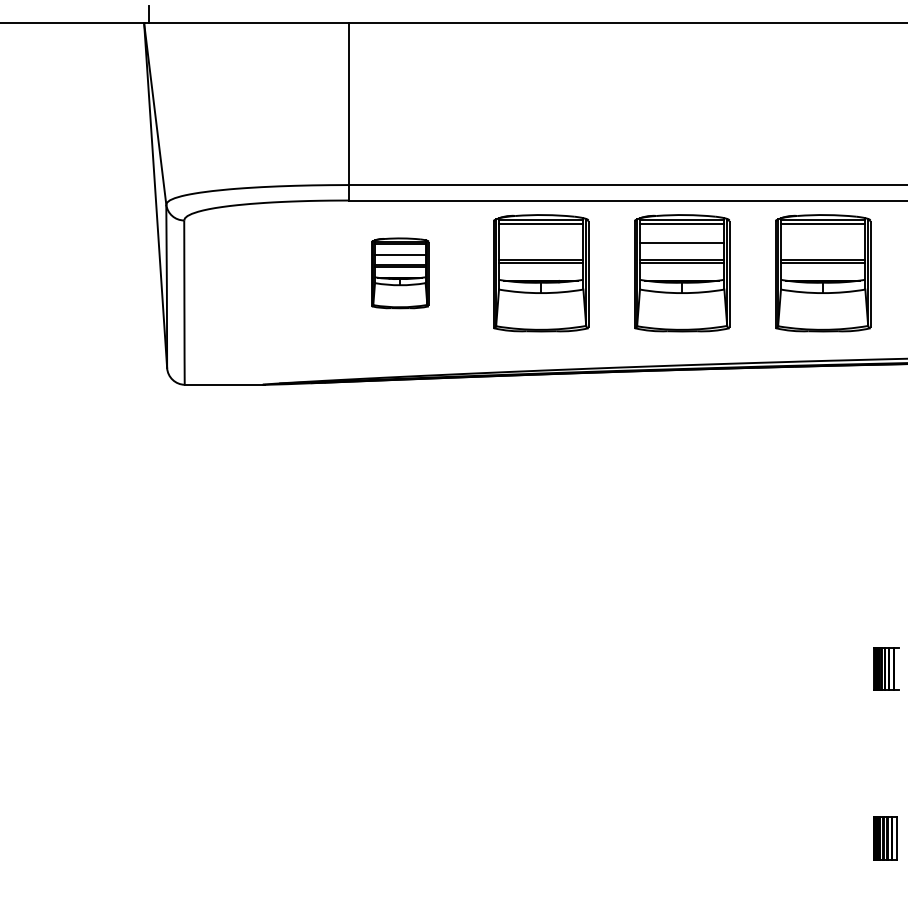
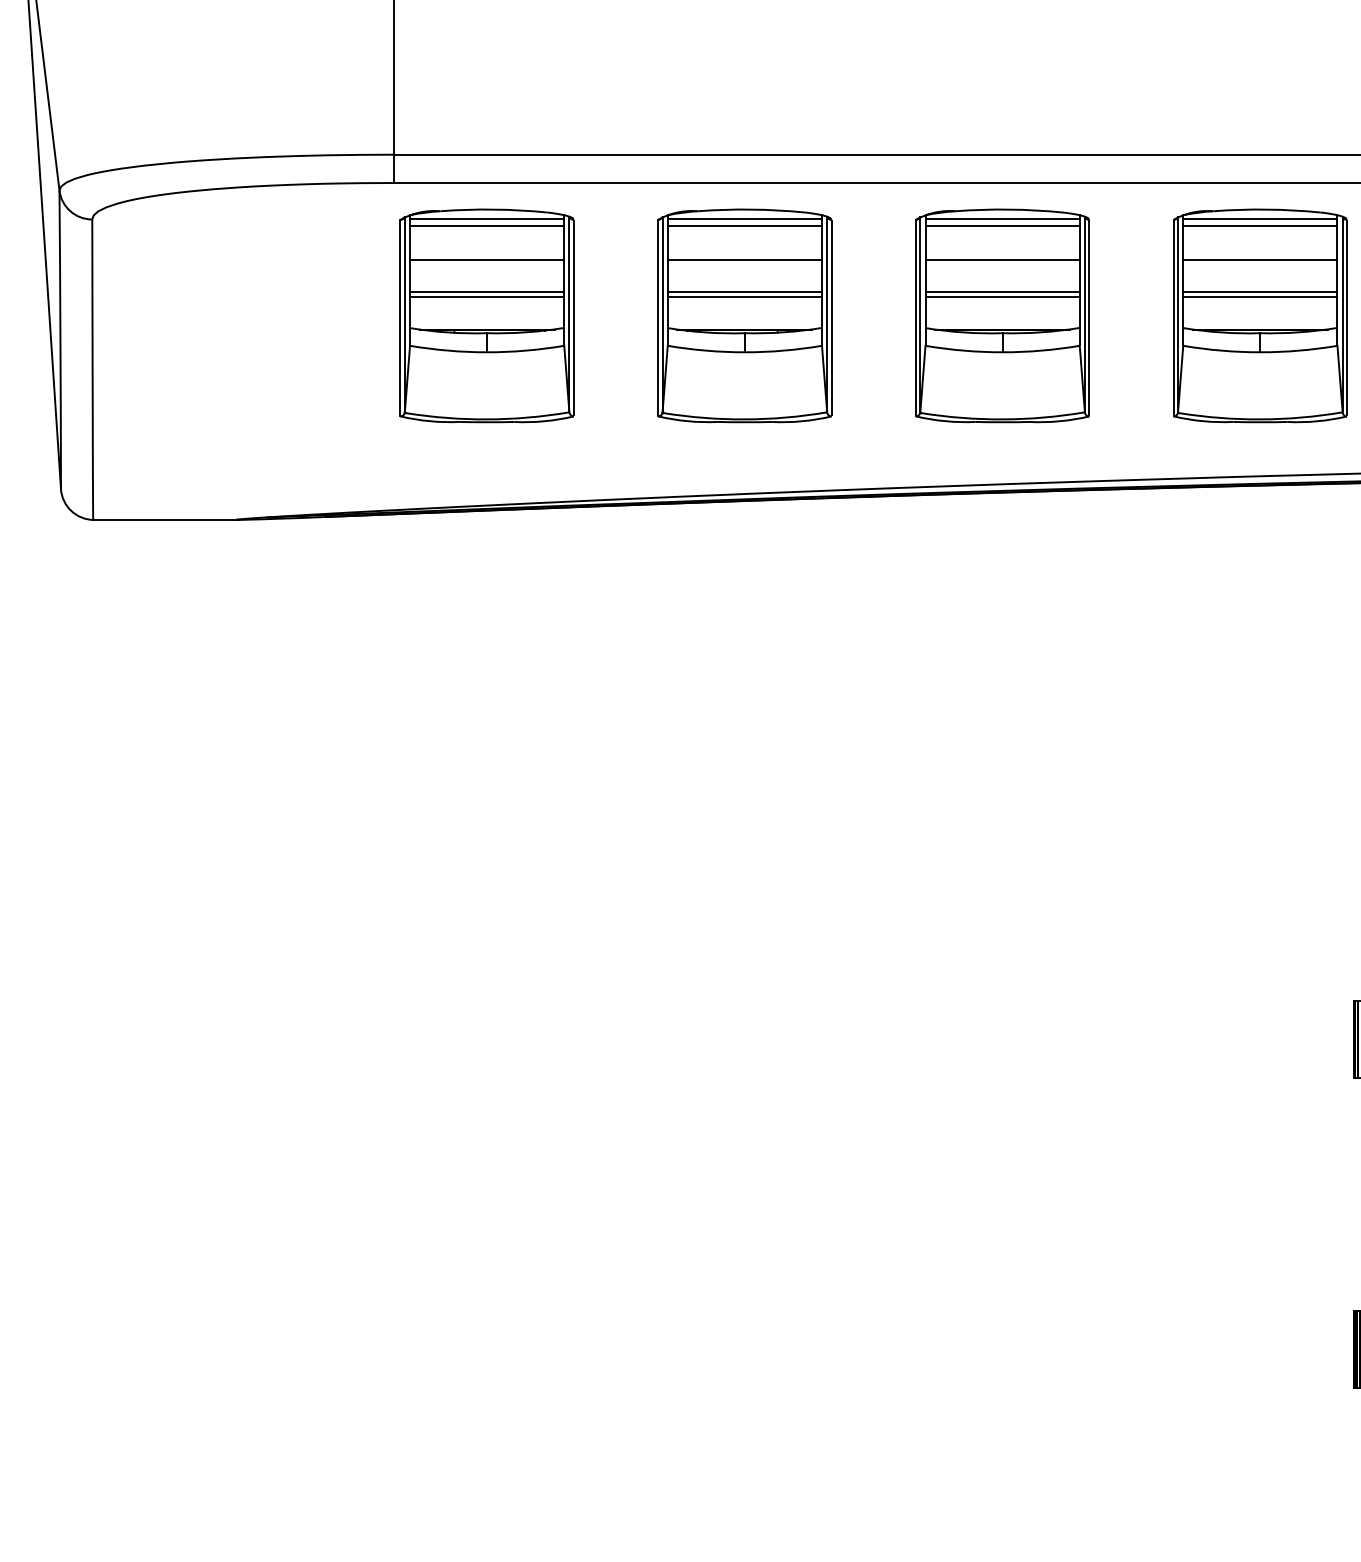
line: (541, 242) -> (745, 259), added
line: (822, 242) -> (1259, 259), added
part: (400, 273) -> (487, 316), size x1.67

